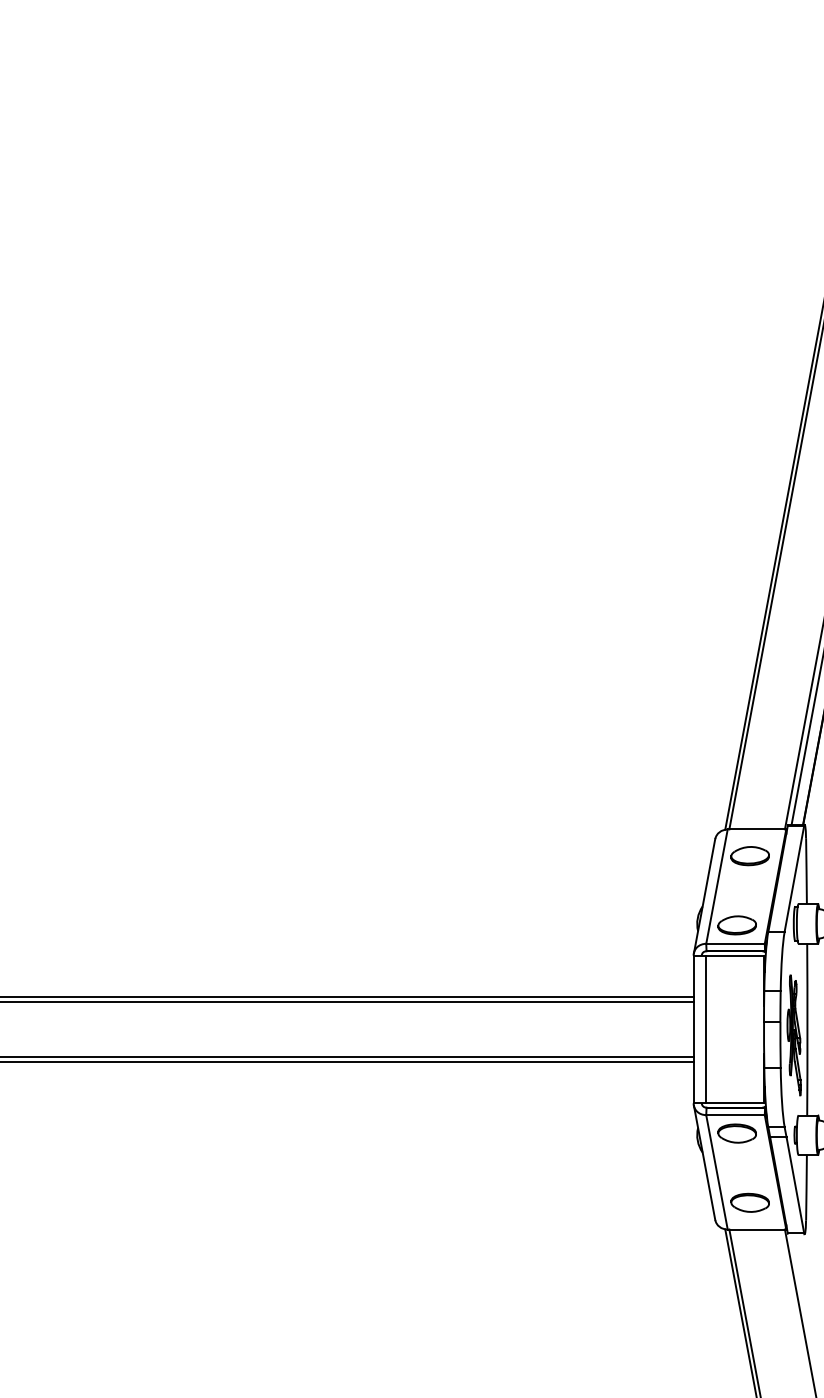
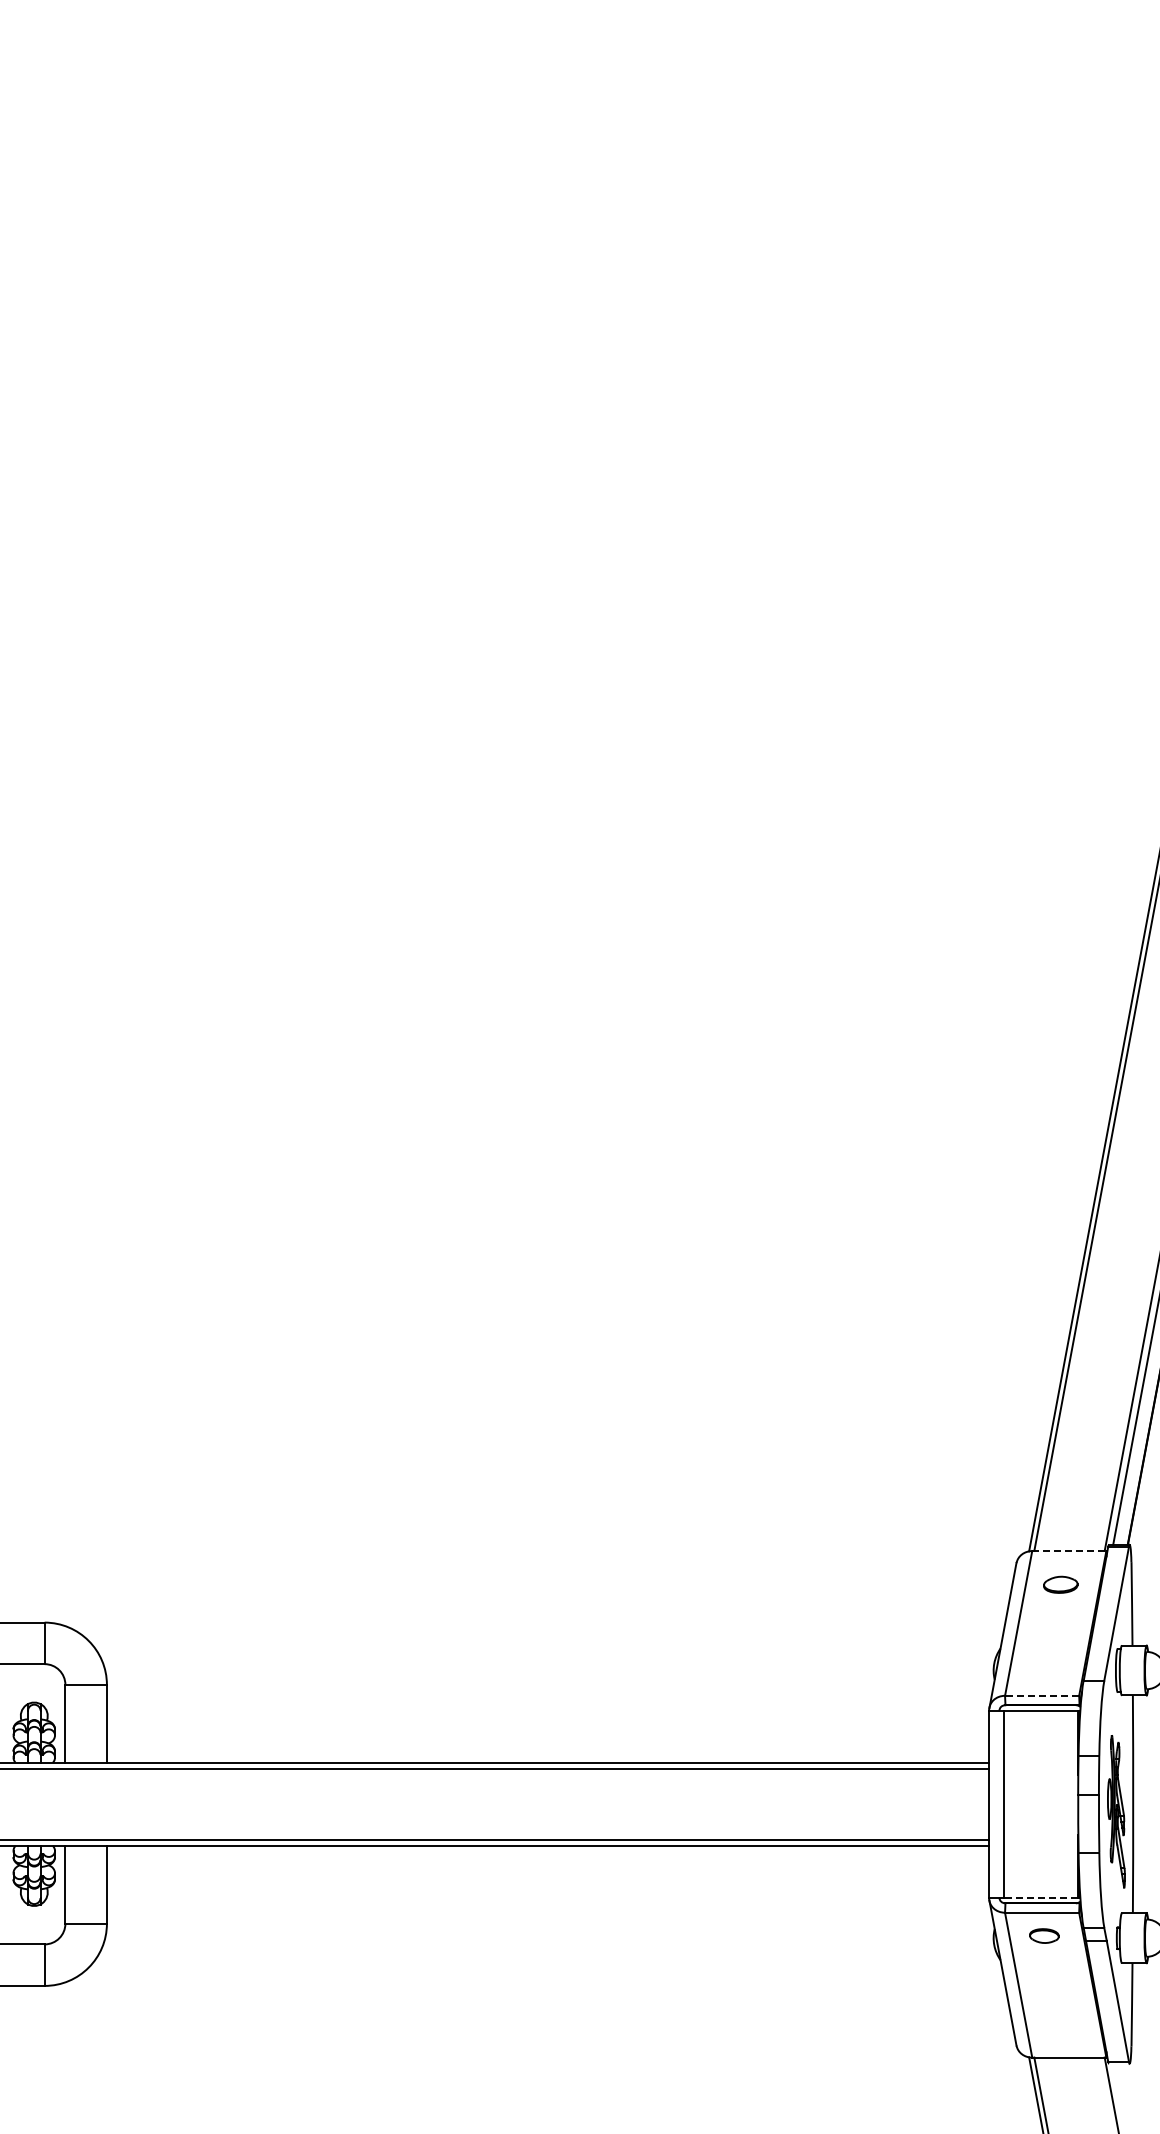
line: (757, 829) -> (1069, 1550), solid -> dashed
part: (750, 855) -> (1060, 1584), size x0.7
part: (737, 925) -> (1044, 1672), removed
line: (735, 943) -> (1041, 1695), solid -> dashed
line: (734, 1103) -> (1040, 1897), solid -> dashed
part: (737, 1133) -> (1044, 1935), size x0.6
part: (750, 1202) -> (1060, 2023), removed

